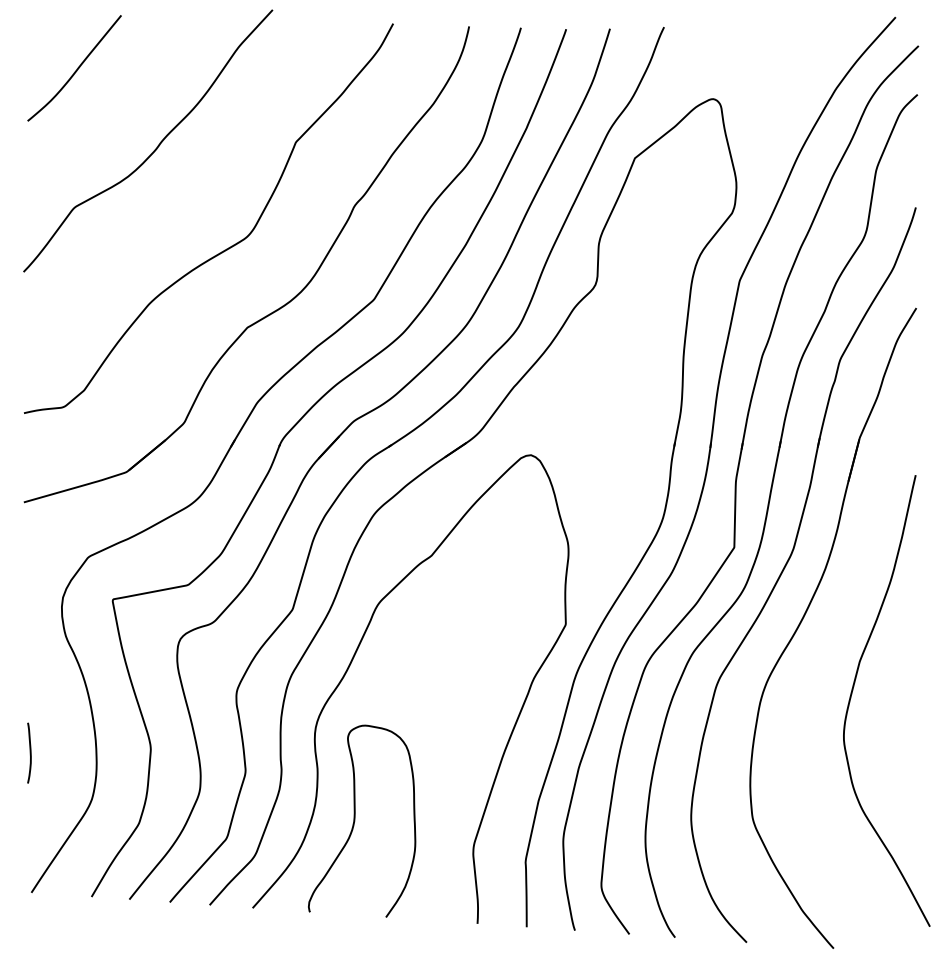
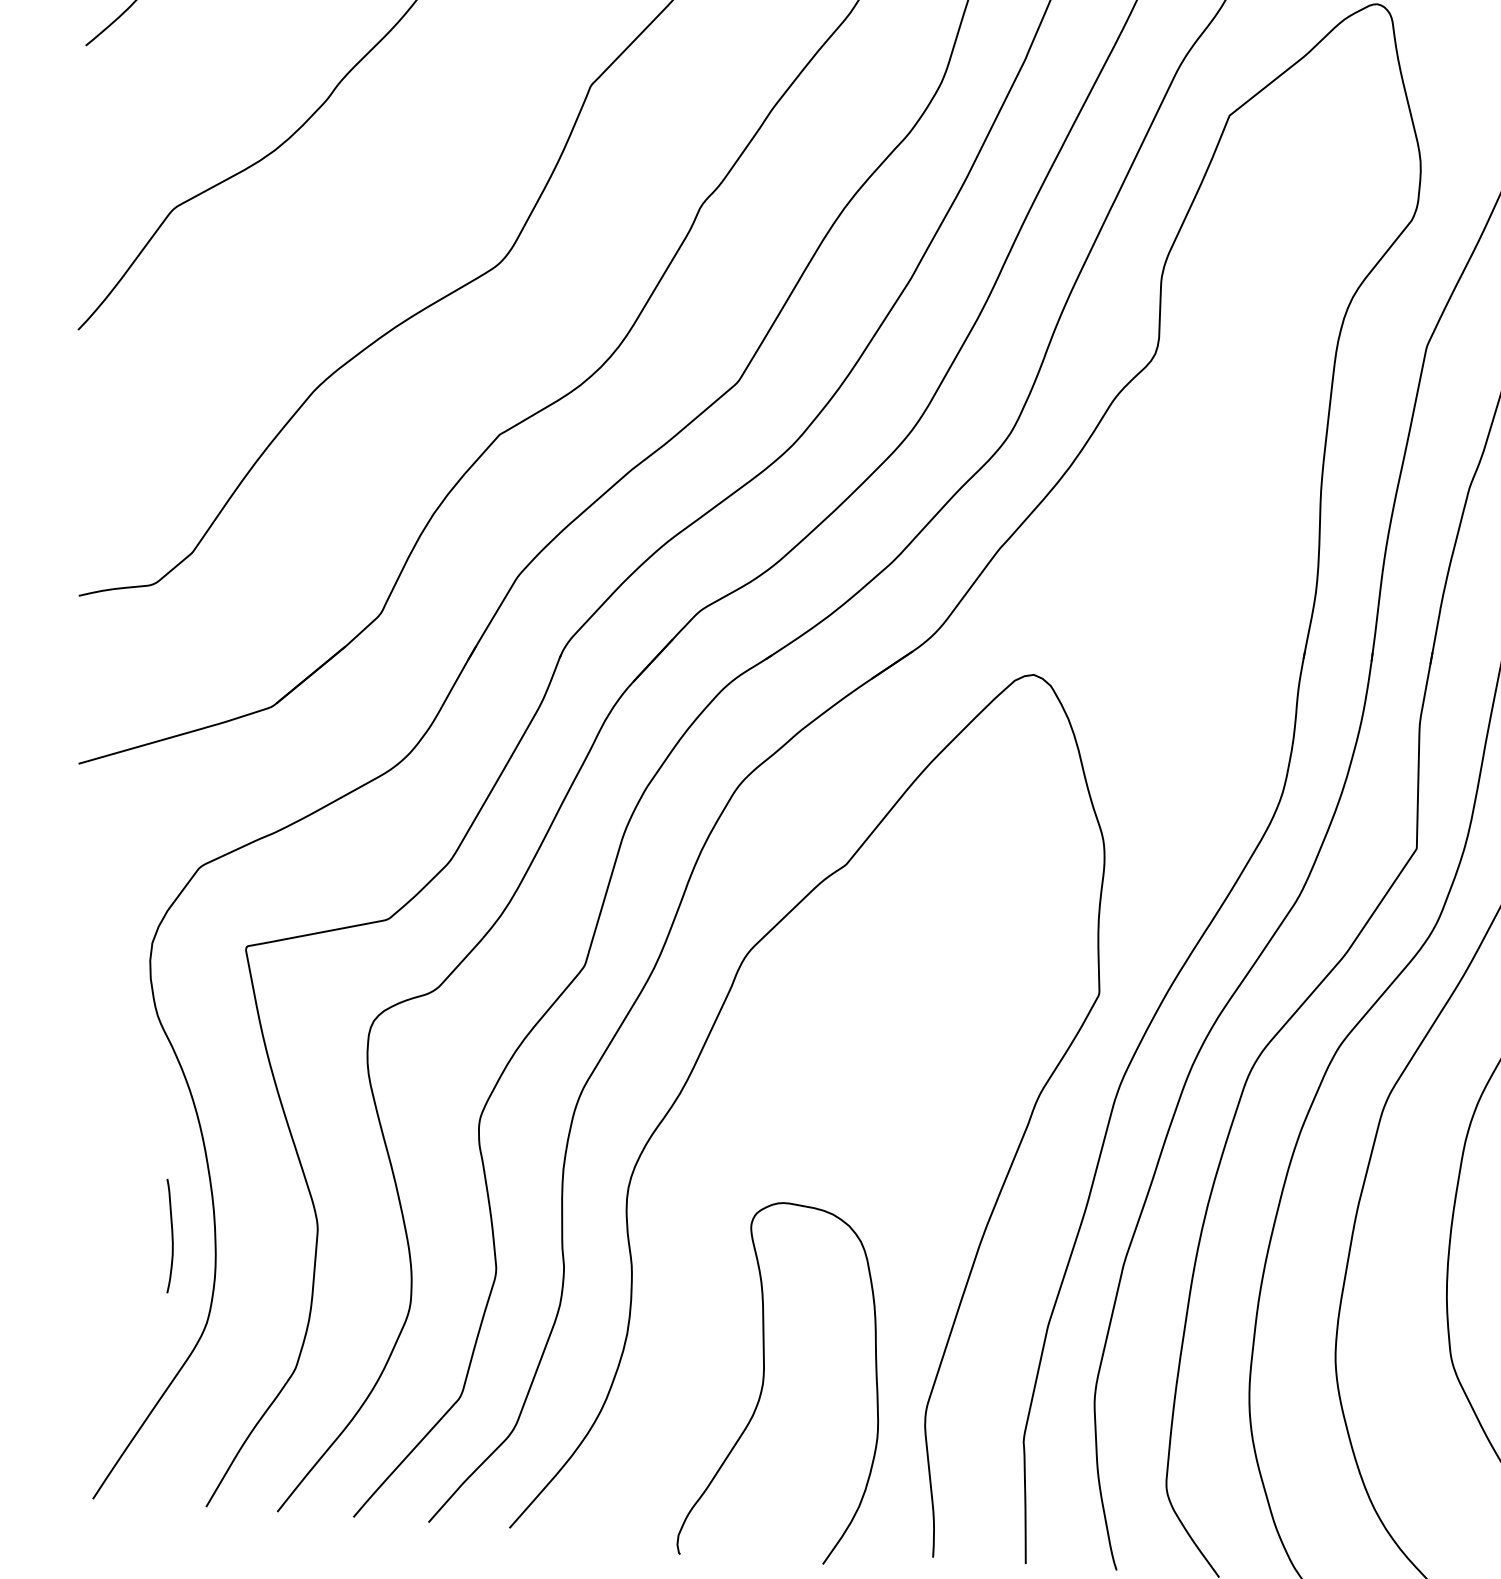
curve: (29, 752) -> (170, 1234), moved
curve: (355, 820) -> (765, 1381), moved

